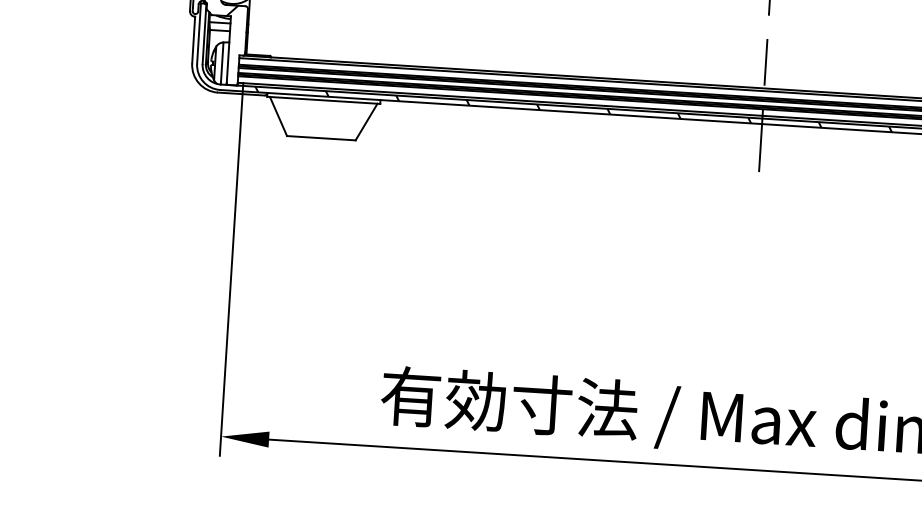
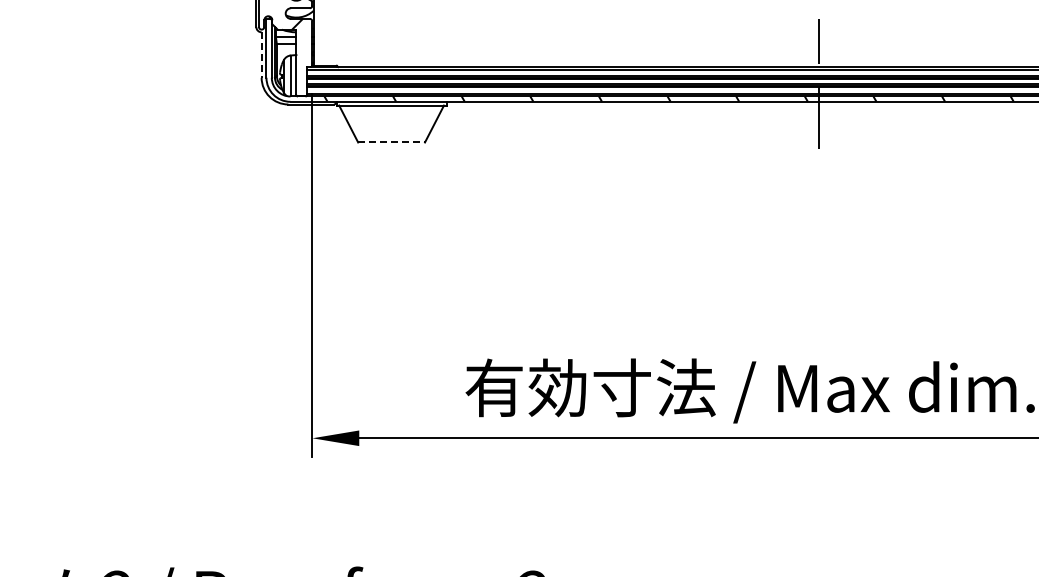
line: (193, 40) -> (261, 55), solid -> dashed
line: (322, 138) -> (392, 142), solid -> dashed

